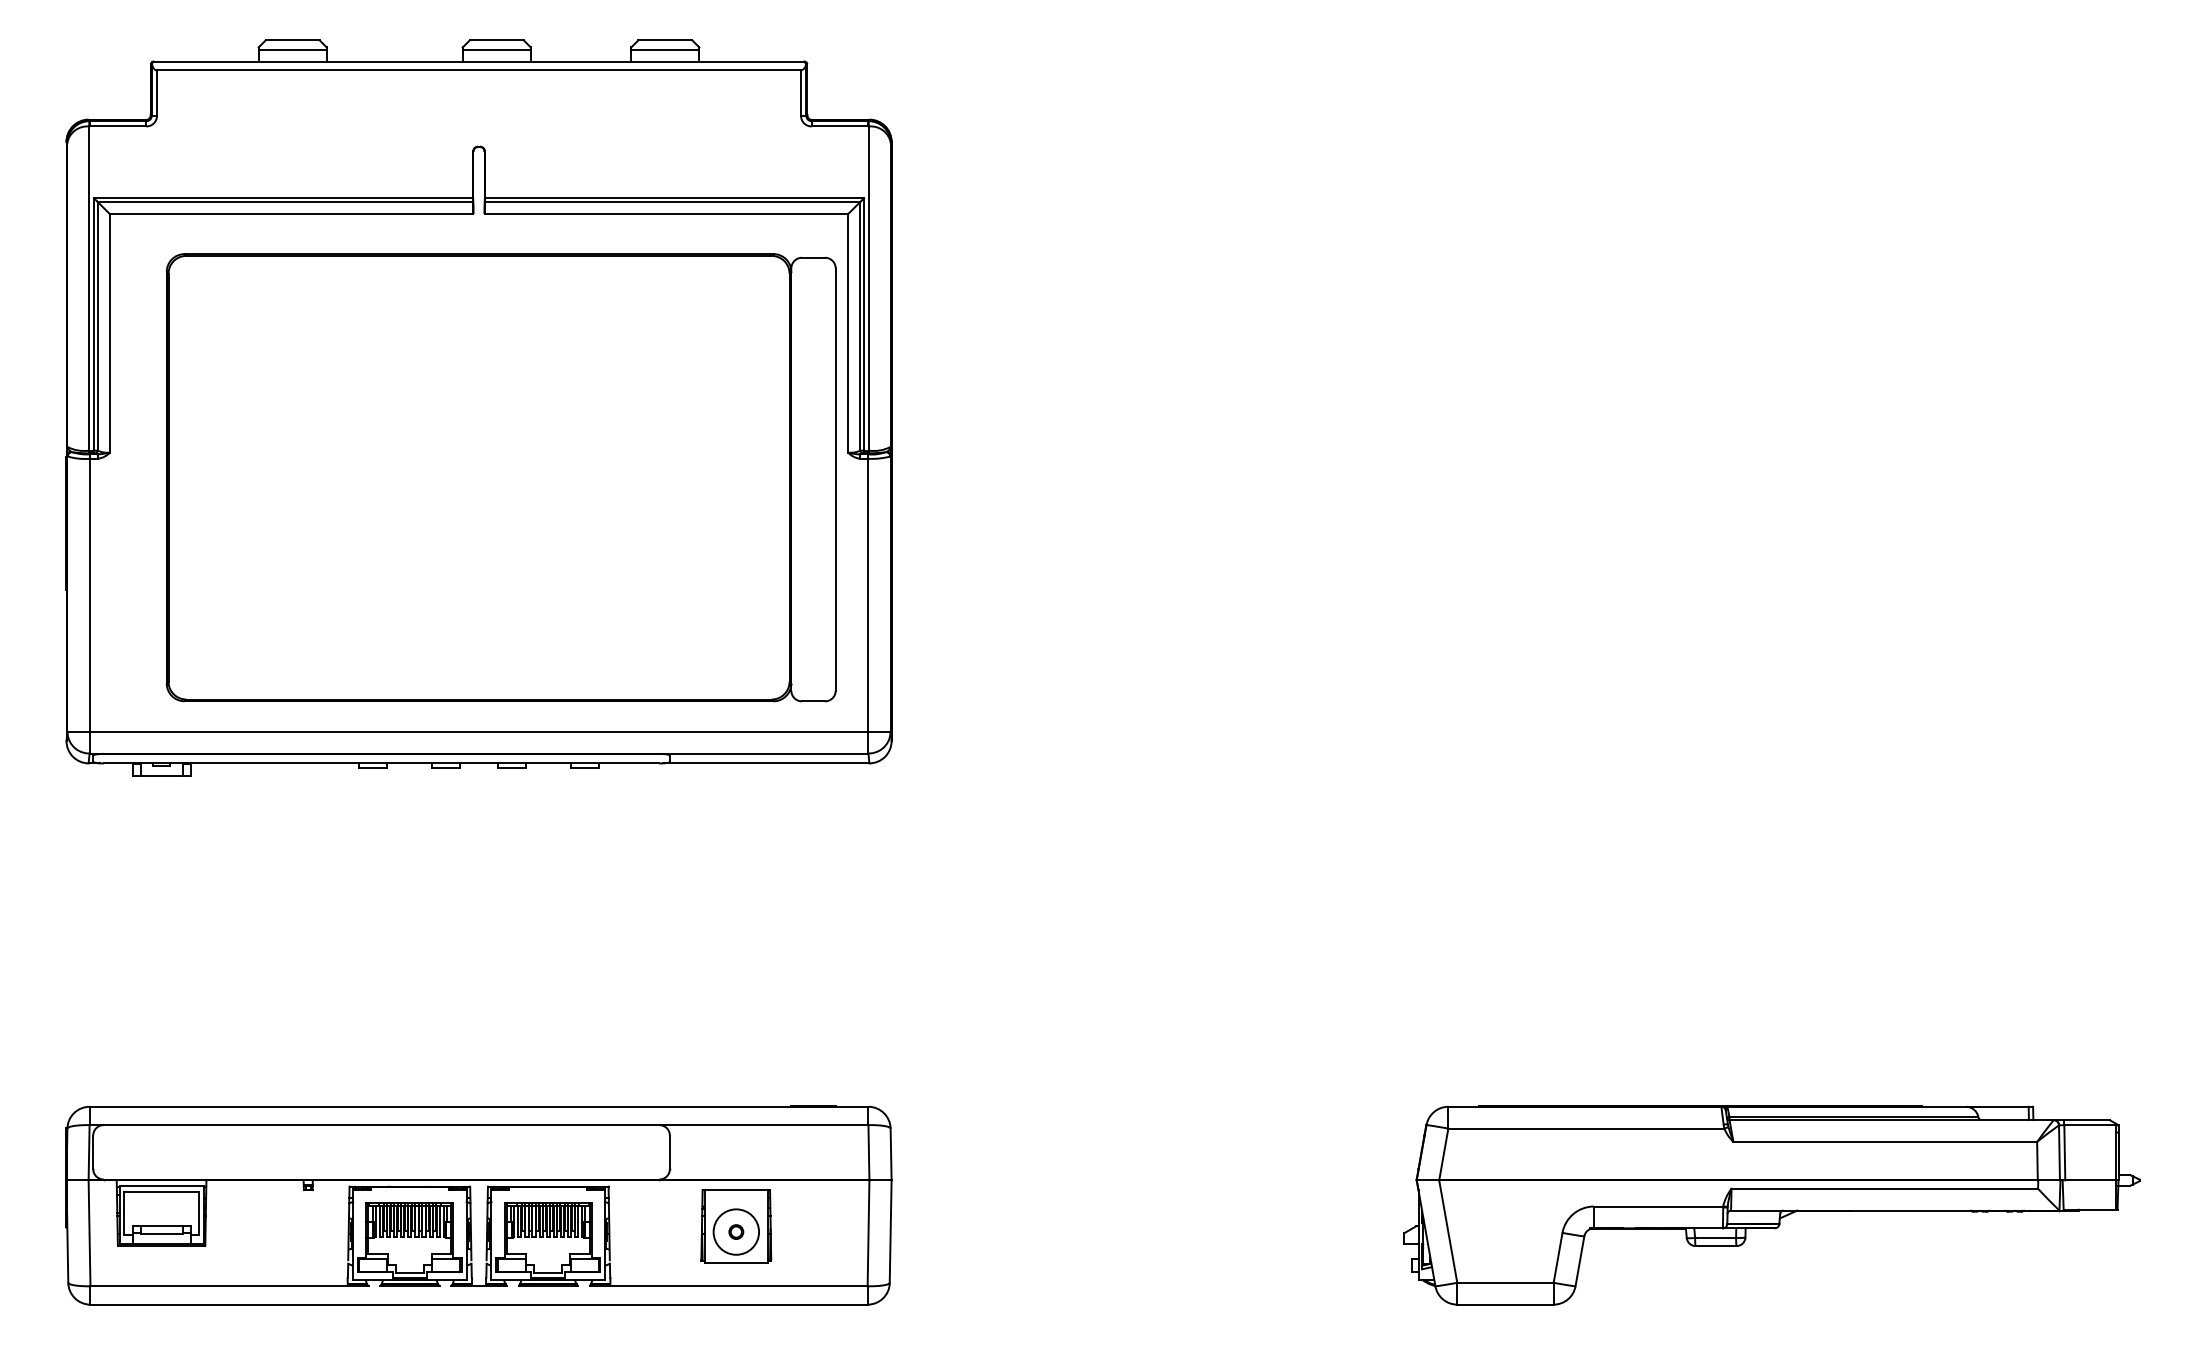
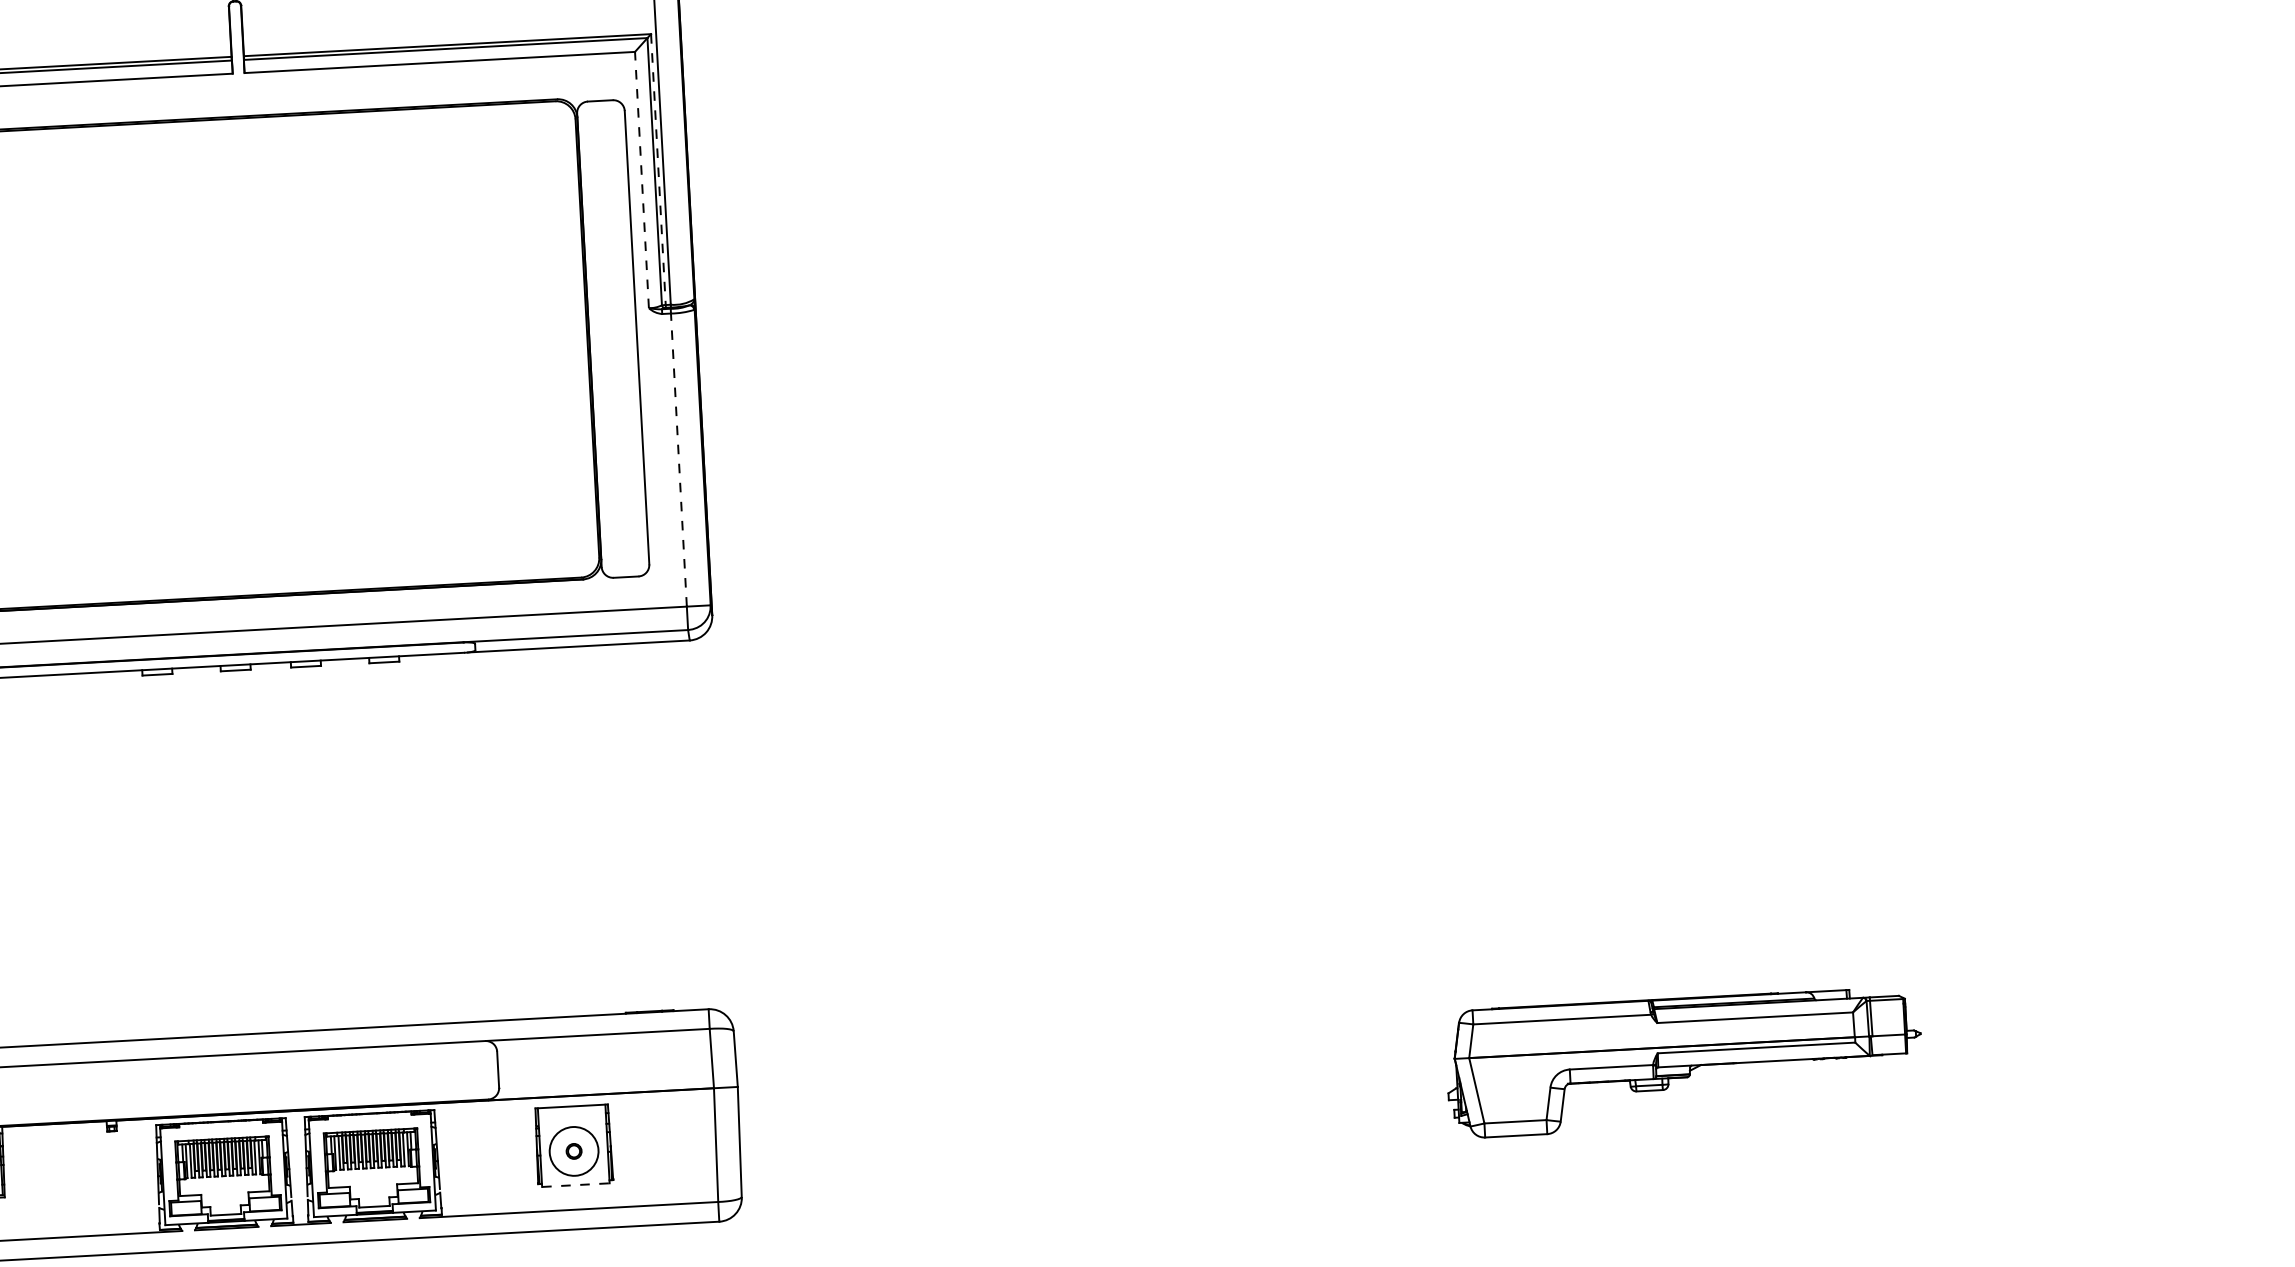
line: (864, 325) -> (658, 170), solid -> dashed
line: (848, 332) -> (642, 179), solid -> dashed
line: (868, 594) -> (678, 459), solid -> dashed
part: (1771, 1205) -> (1683, 1062), size x0.6
line: (736, 1263) -> (576, 1185), solid -> dashed

